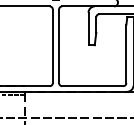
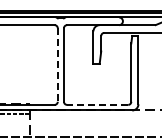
line: (52, 46) -> (57, 65), solid -> dashed
line: (92, 85) -> (97, 104), solid -> dashed

